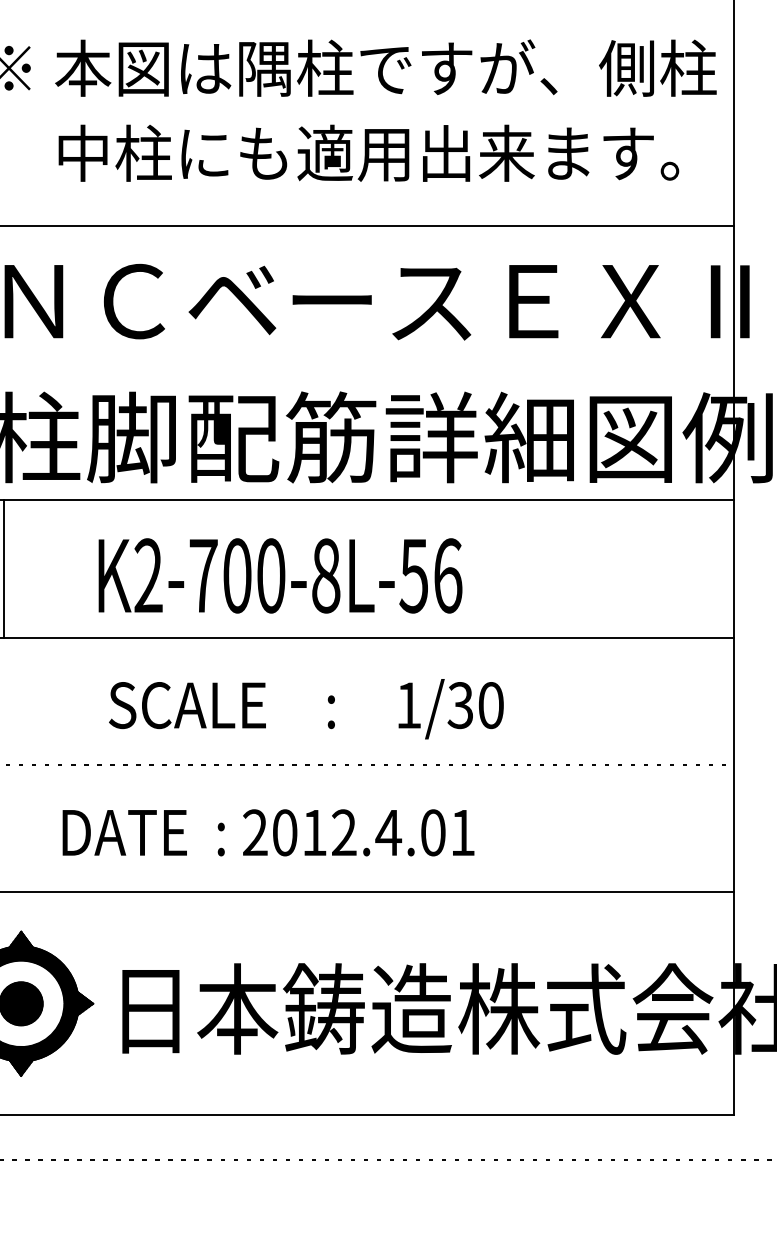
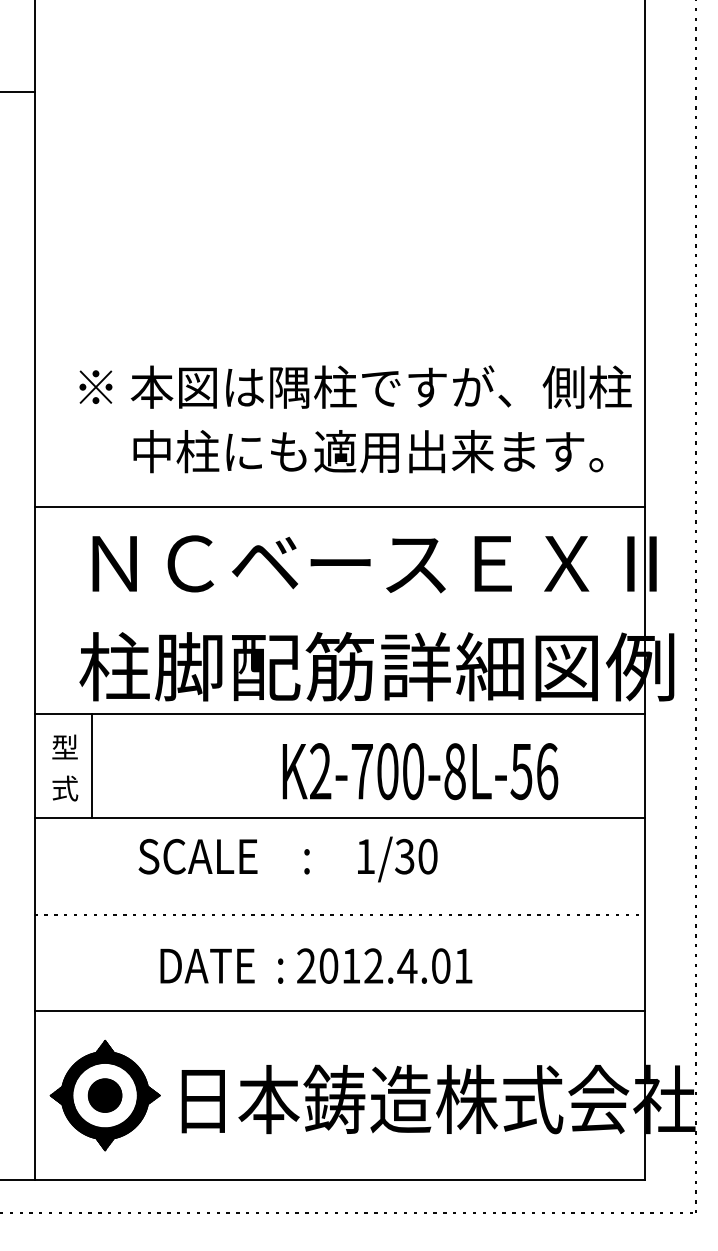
text: (280, 575) -> (420, 771), moved
text: (305, 709) -> (287, 859), moved
text: (268, 832) -> (316, 965), moved

